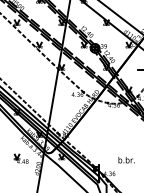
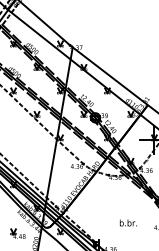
text: (126, 159) -> (128, 222), moved

